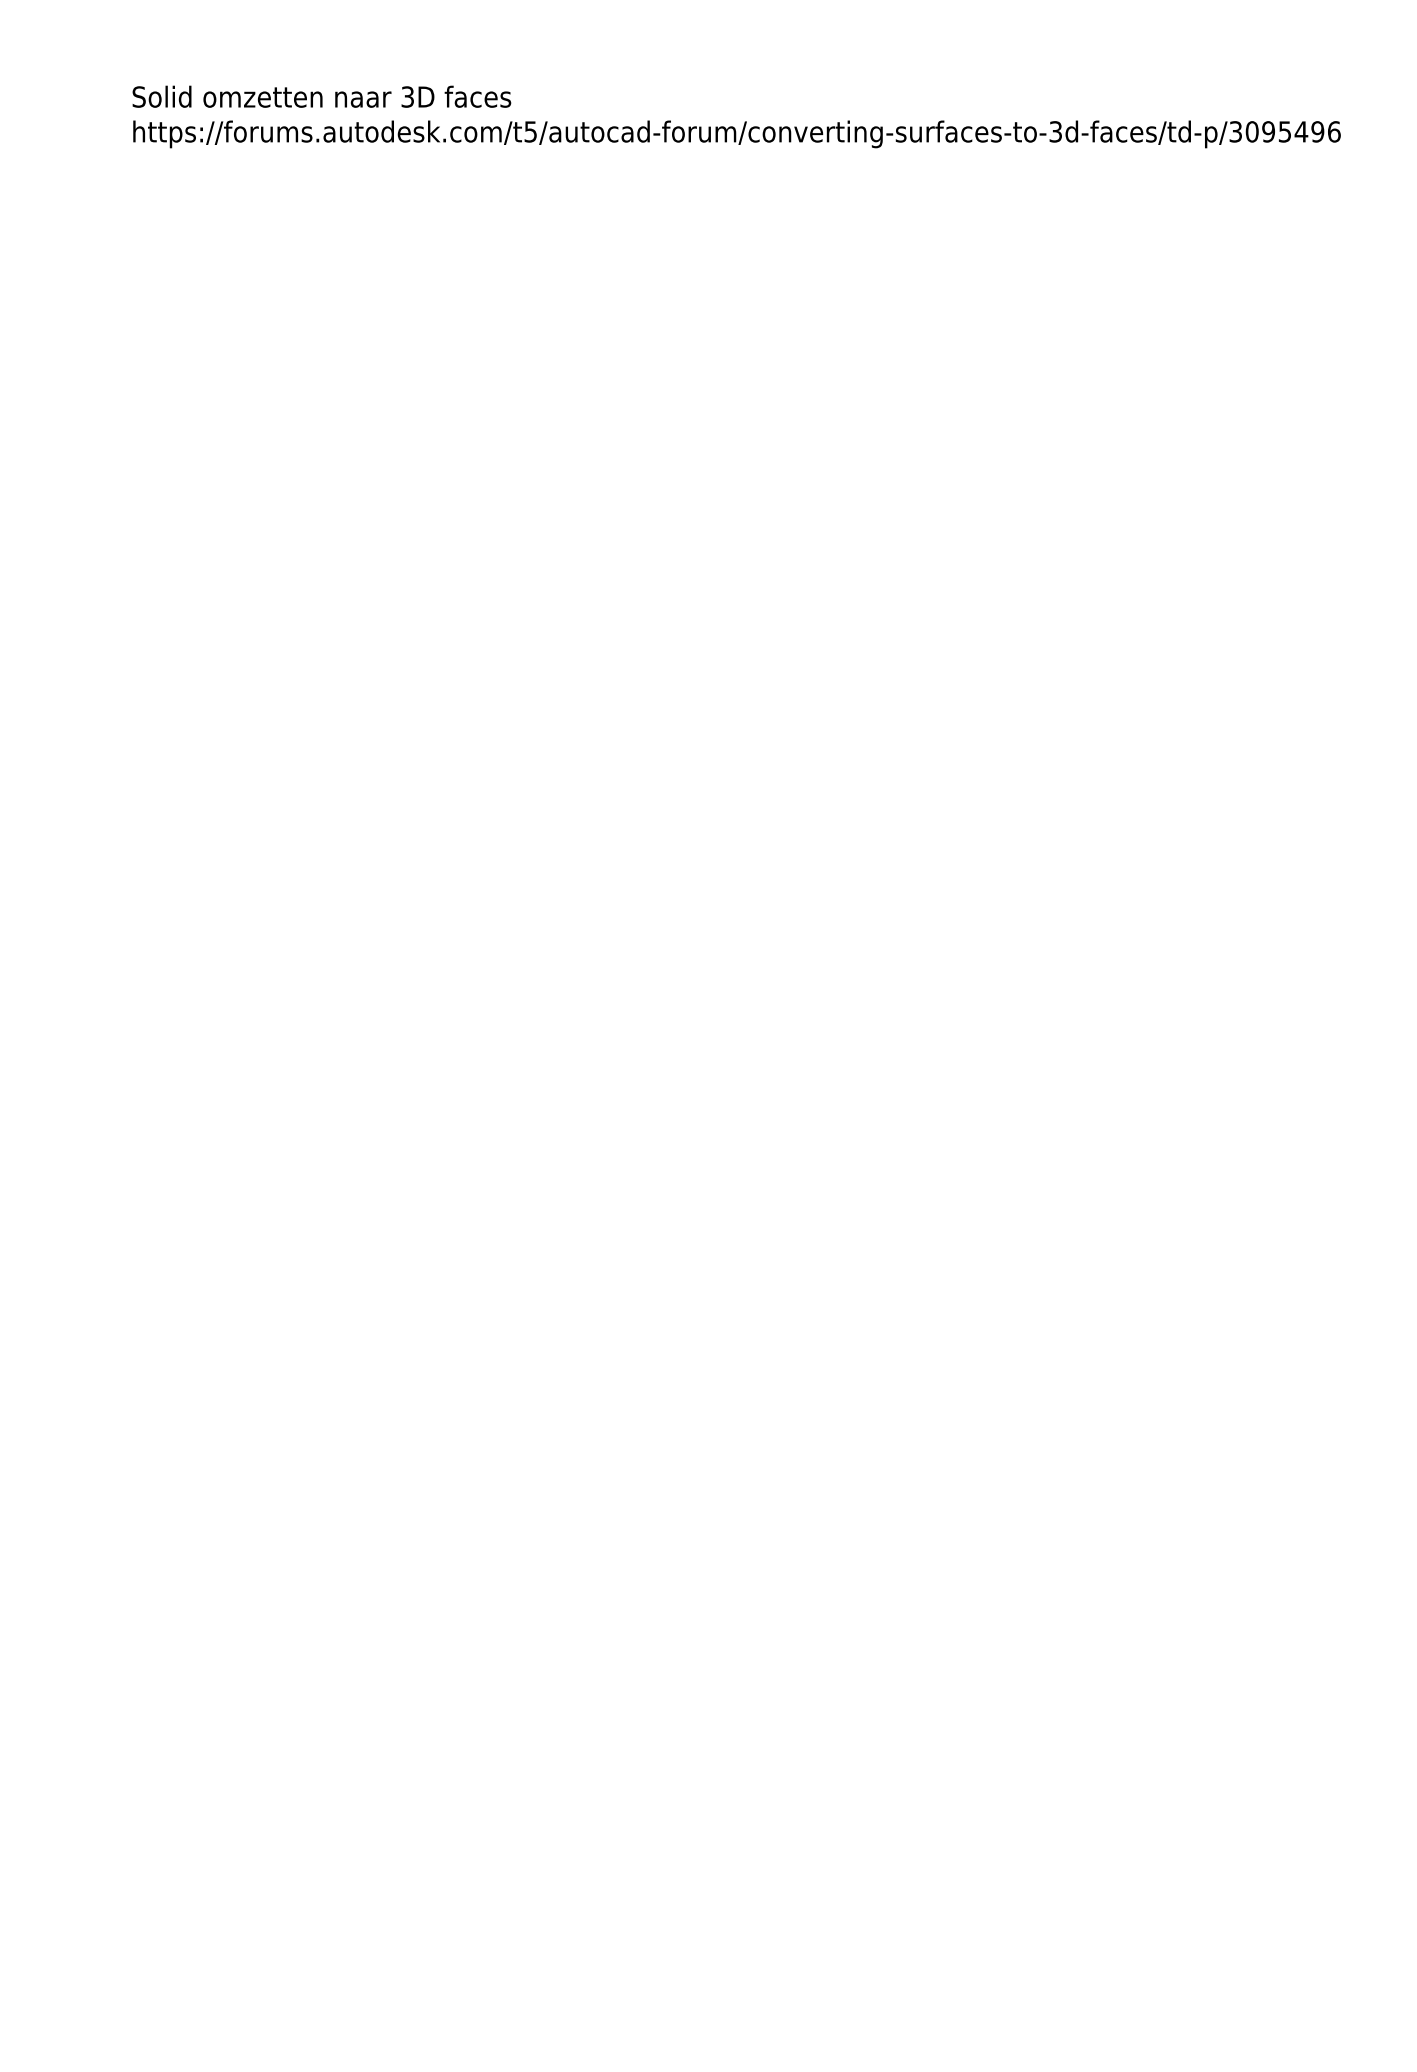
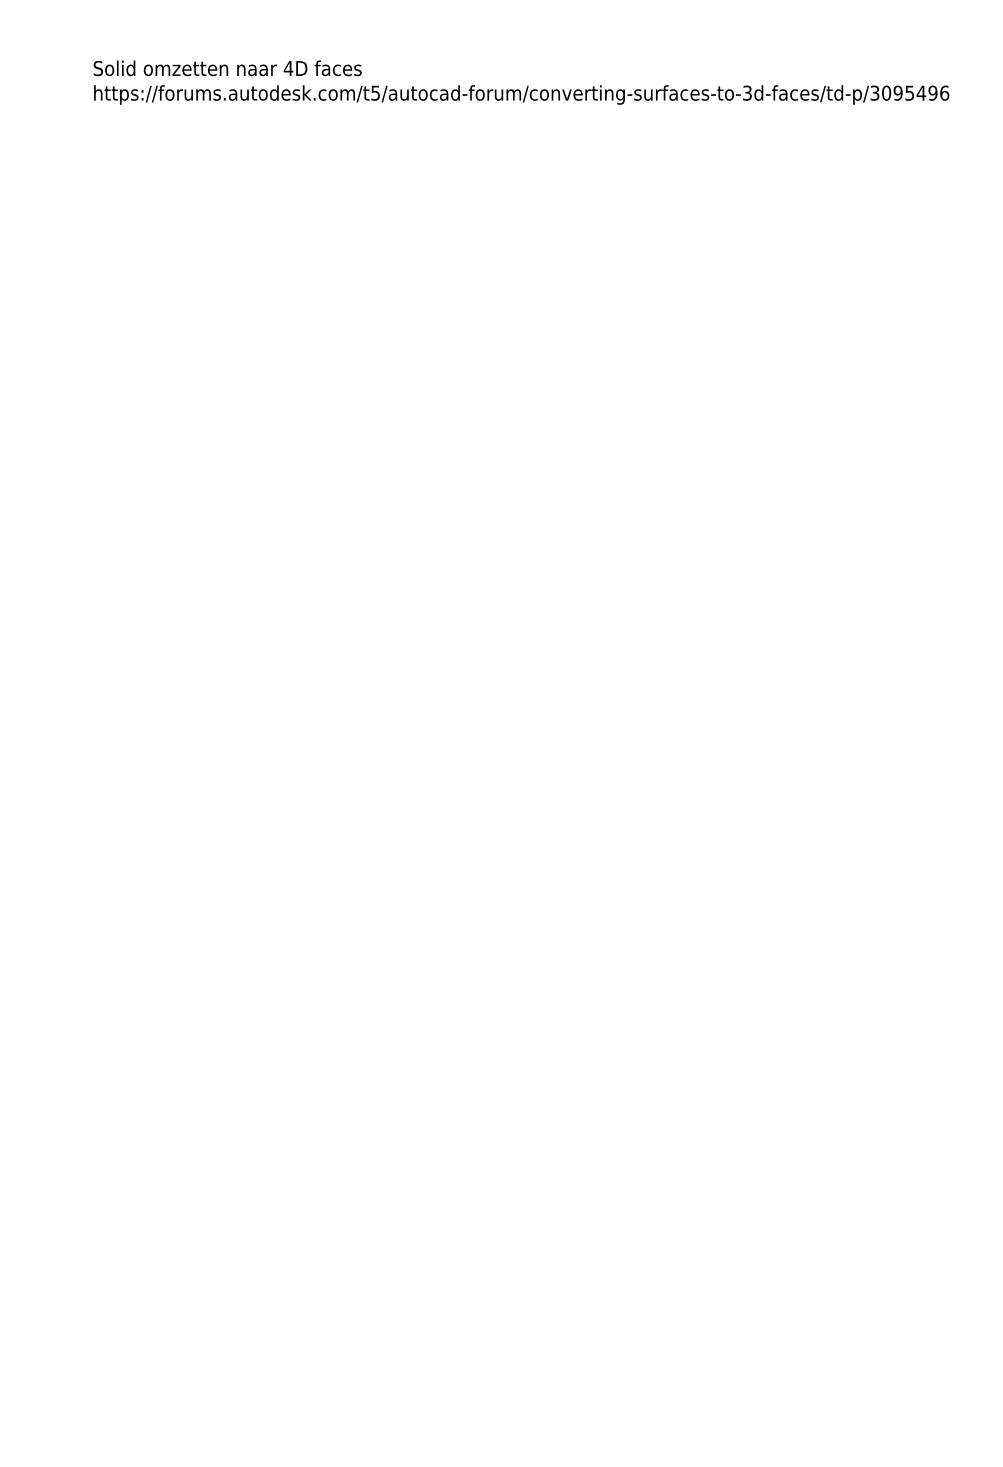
text: (407, 96) -> (288, 68), 3D -> 4D

